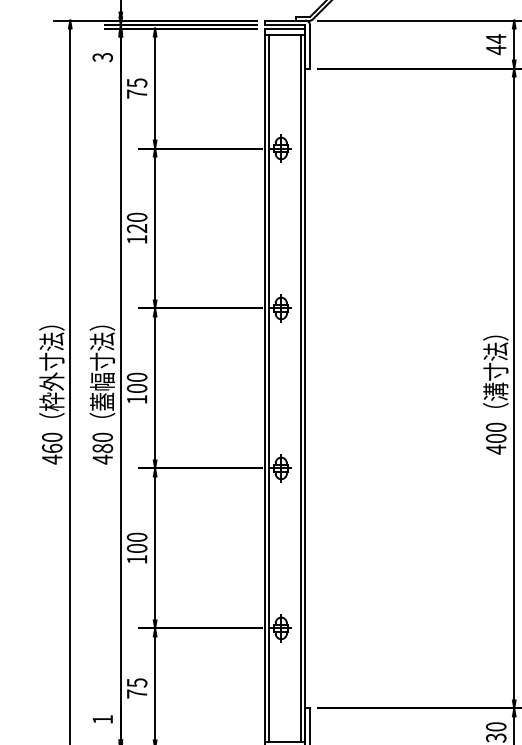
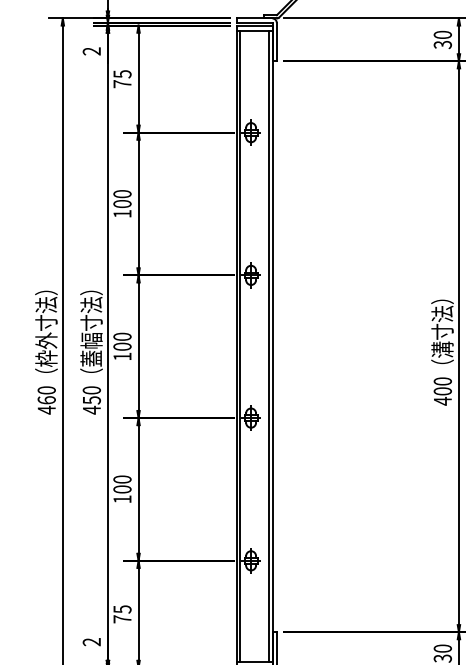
text: (495, 44) -> (442, 39), 44 -> 30
text: (103, 57) -> (92, 51), 3 -> 2
text: (137, 229) -> (122, 204), 120 -> 100
text: (102, 448) -> (91, 400), 480 -> 450
text: (102, 719) -> (91, 642), 1 -> 2

